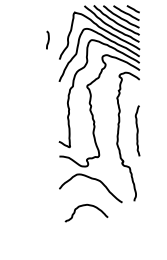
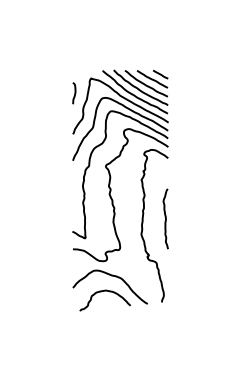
curve: (48, 40) -> (74, 93), moved
curve: (83, 206) -> (101, 292), moved

